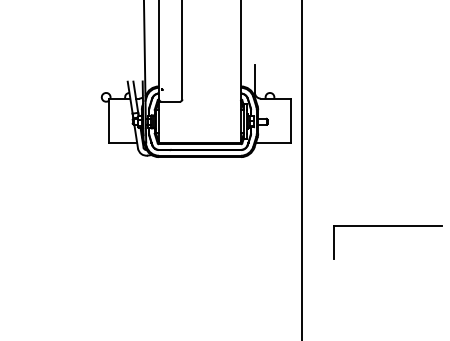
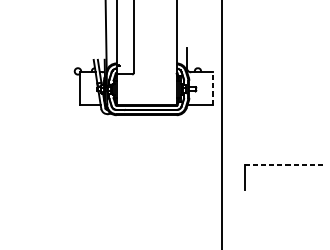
line: (290, 120) -> (212, 88), solid -> dashed
line: (388, 225) -> (284, 165), solid -> dashed

